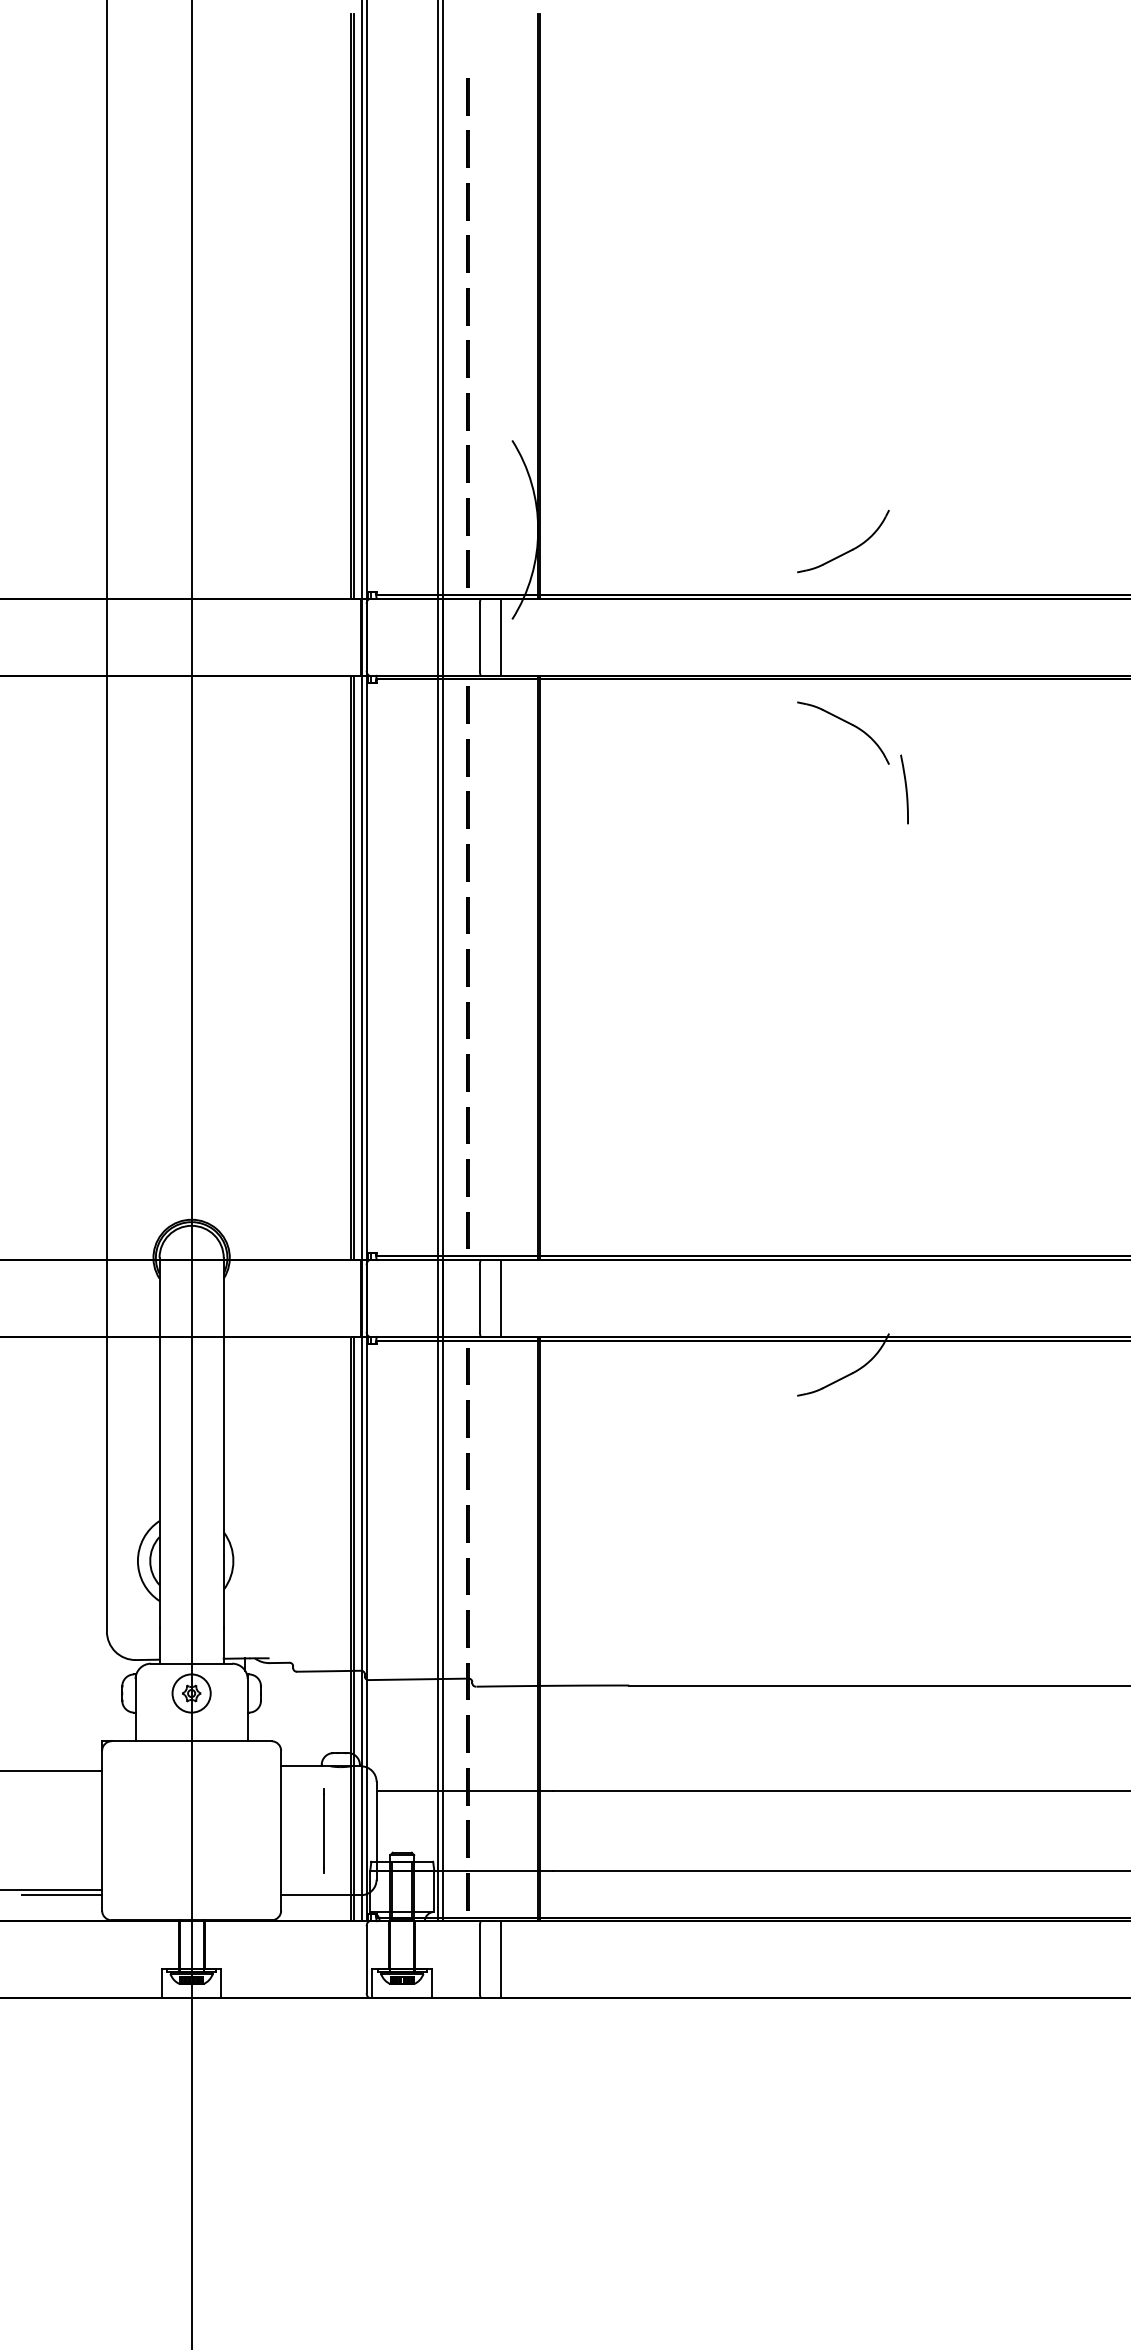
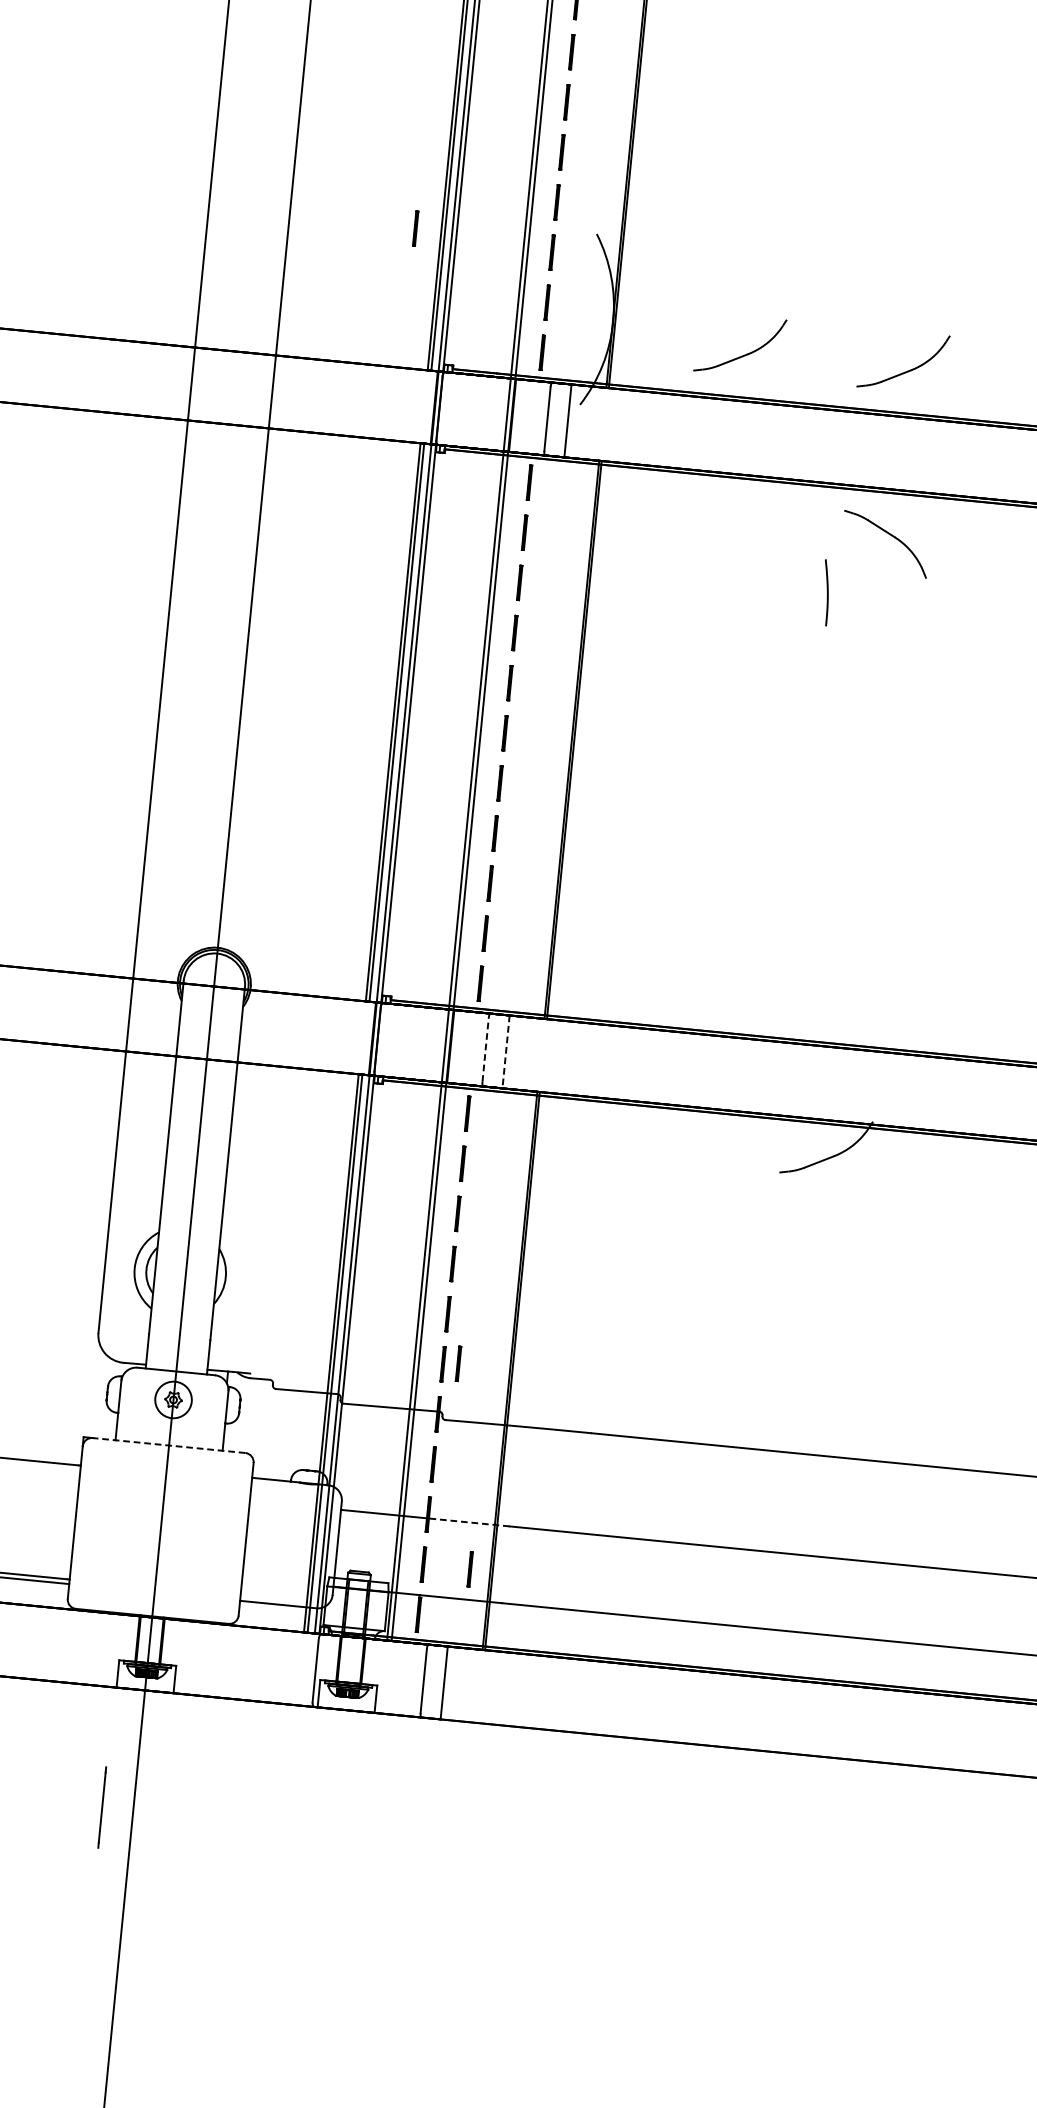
line: (323, 452) -> (415, 227), added
part: (677, 550) -> (744, 354), added
curve: (905, 789) -> (826, 592), moved
line: (479, 1298) -> (485, 1049), solid -> dashed
line: (501, 1299) -> (506, 1052), solid -> dashed
line: (483, 1626) -> (458, 1363), added
line: (191, 1741) -> (168, 1445), solid -> dashed
line: (510, 1790) -> (468, 1522), solid -> dashed
line: (323, 1830) -> (101, 1807), moved
line: (516, 1838) -> (470, 1568), added

